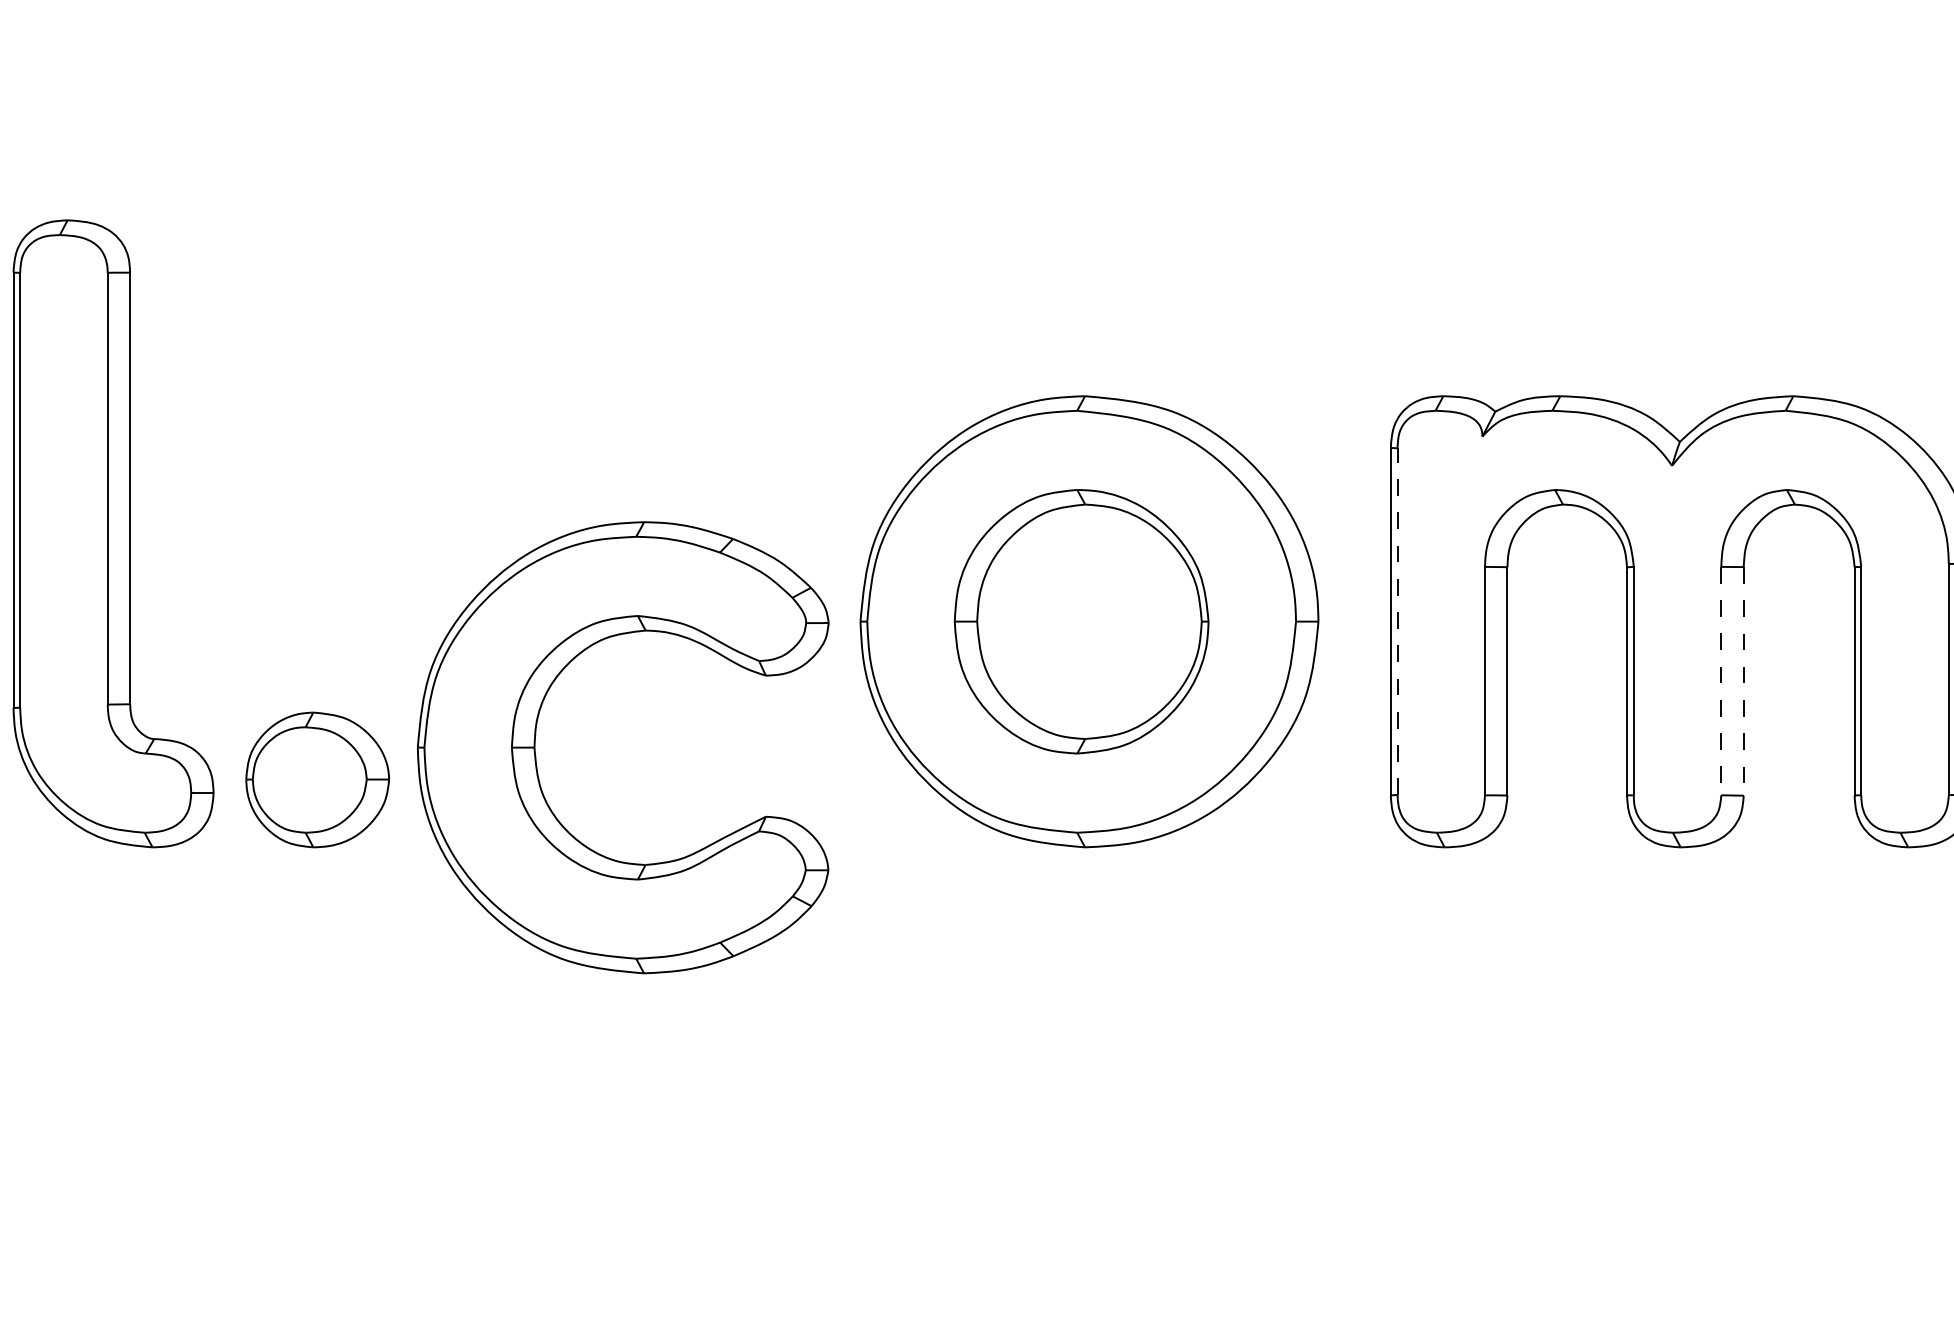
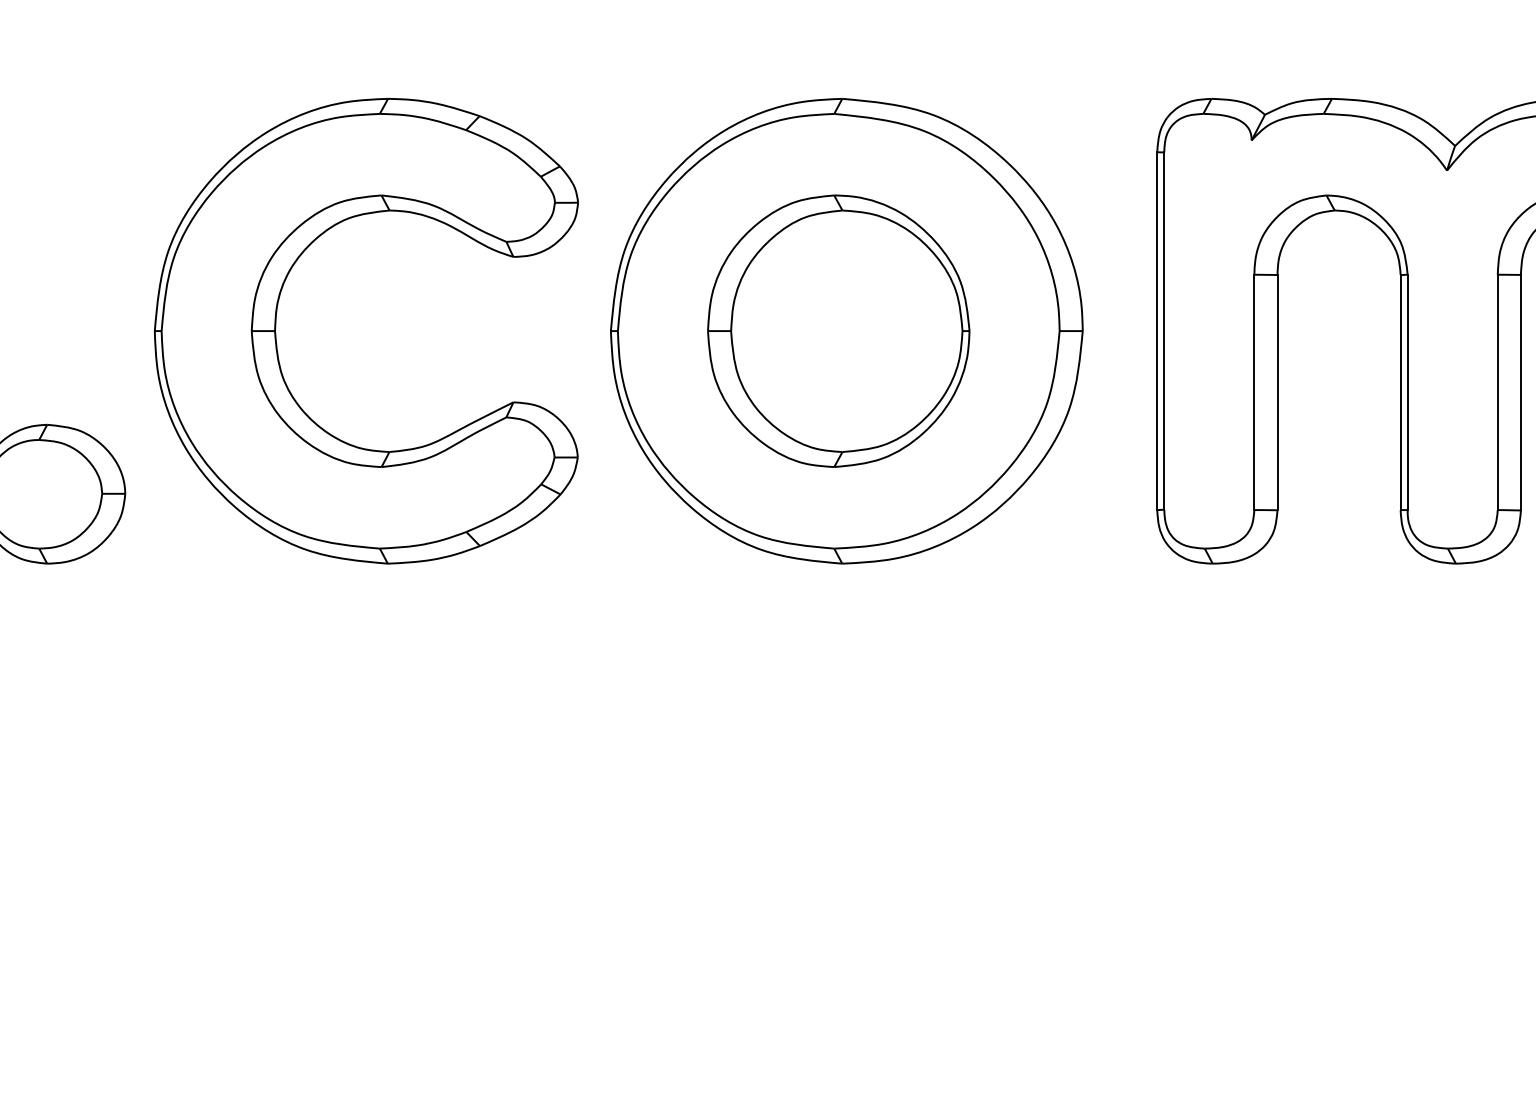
line: (1397, 621) -> (1164, 330), dashed -> solid
line: (1721, 681) -> (1497, 392), dashed -> solid
line: (1743, 681) -> (1520, 392), dashed -> solid
part: (536, 755) -> (277, 339), moved

